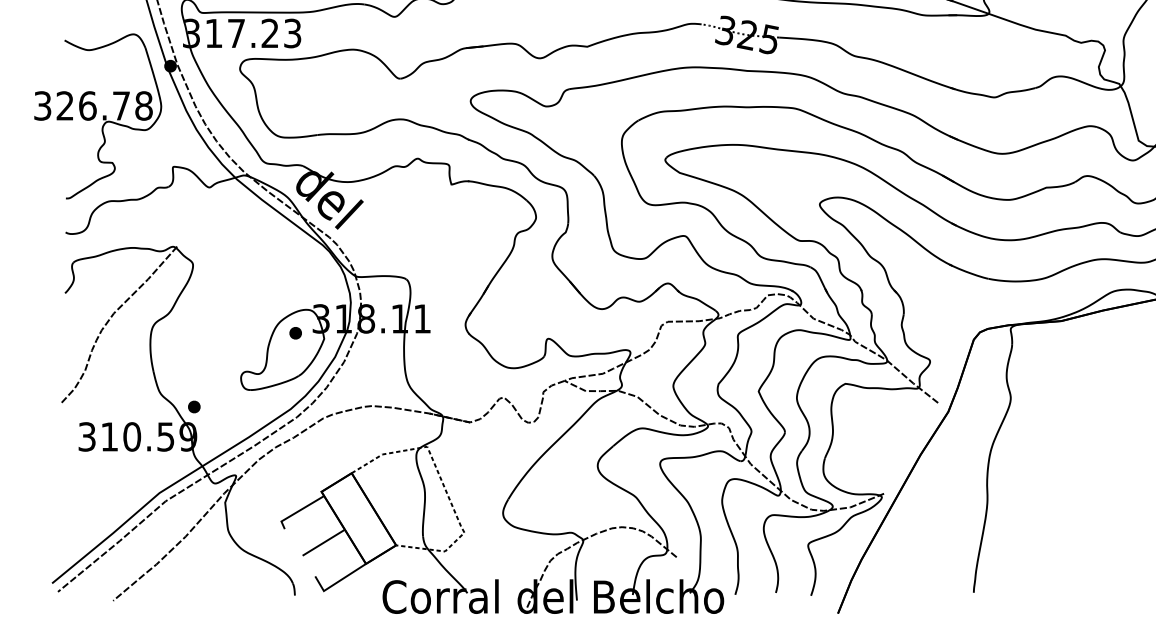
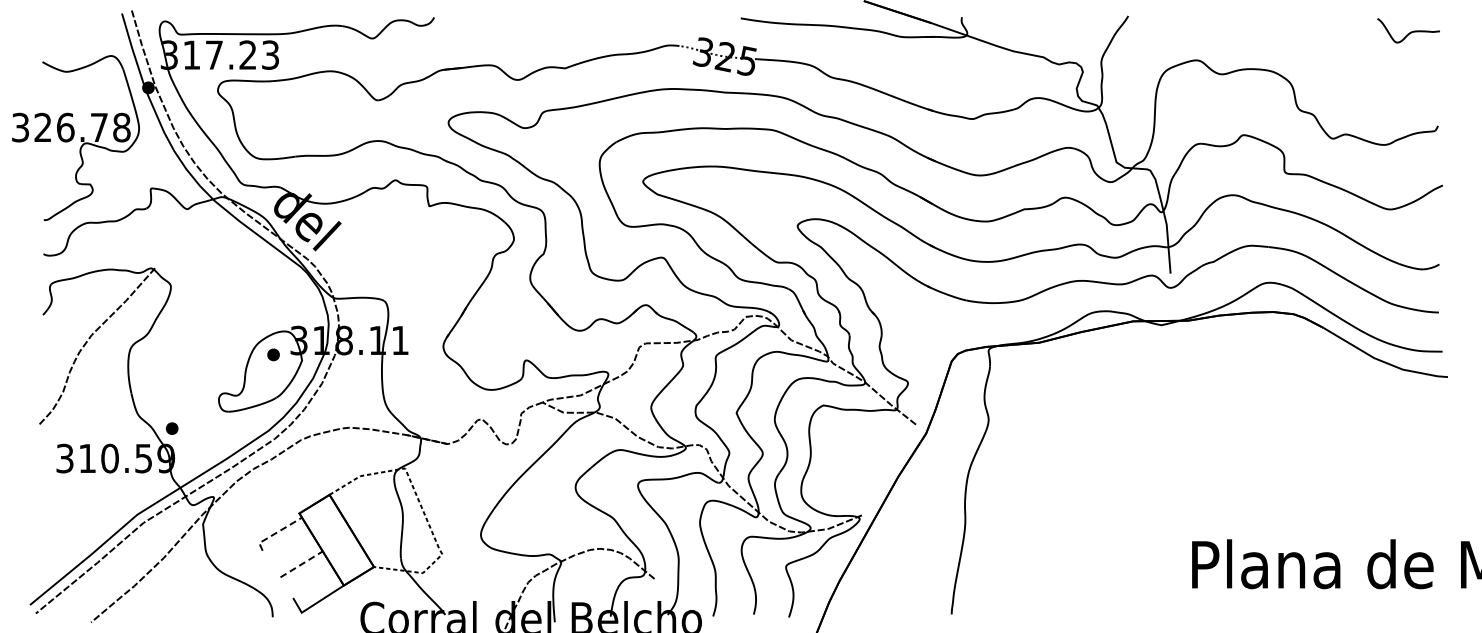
line: (298, 510) -> (276, 532), solid -> dashed
line: (323, 542) -> (301, 564), solid -> dashed

